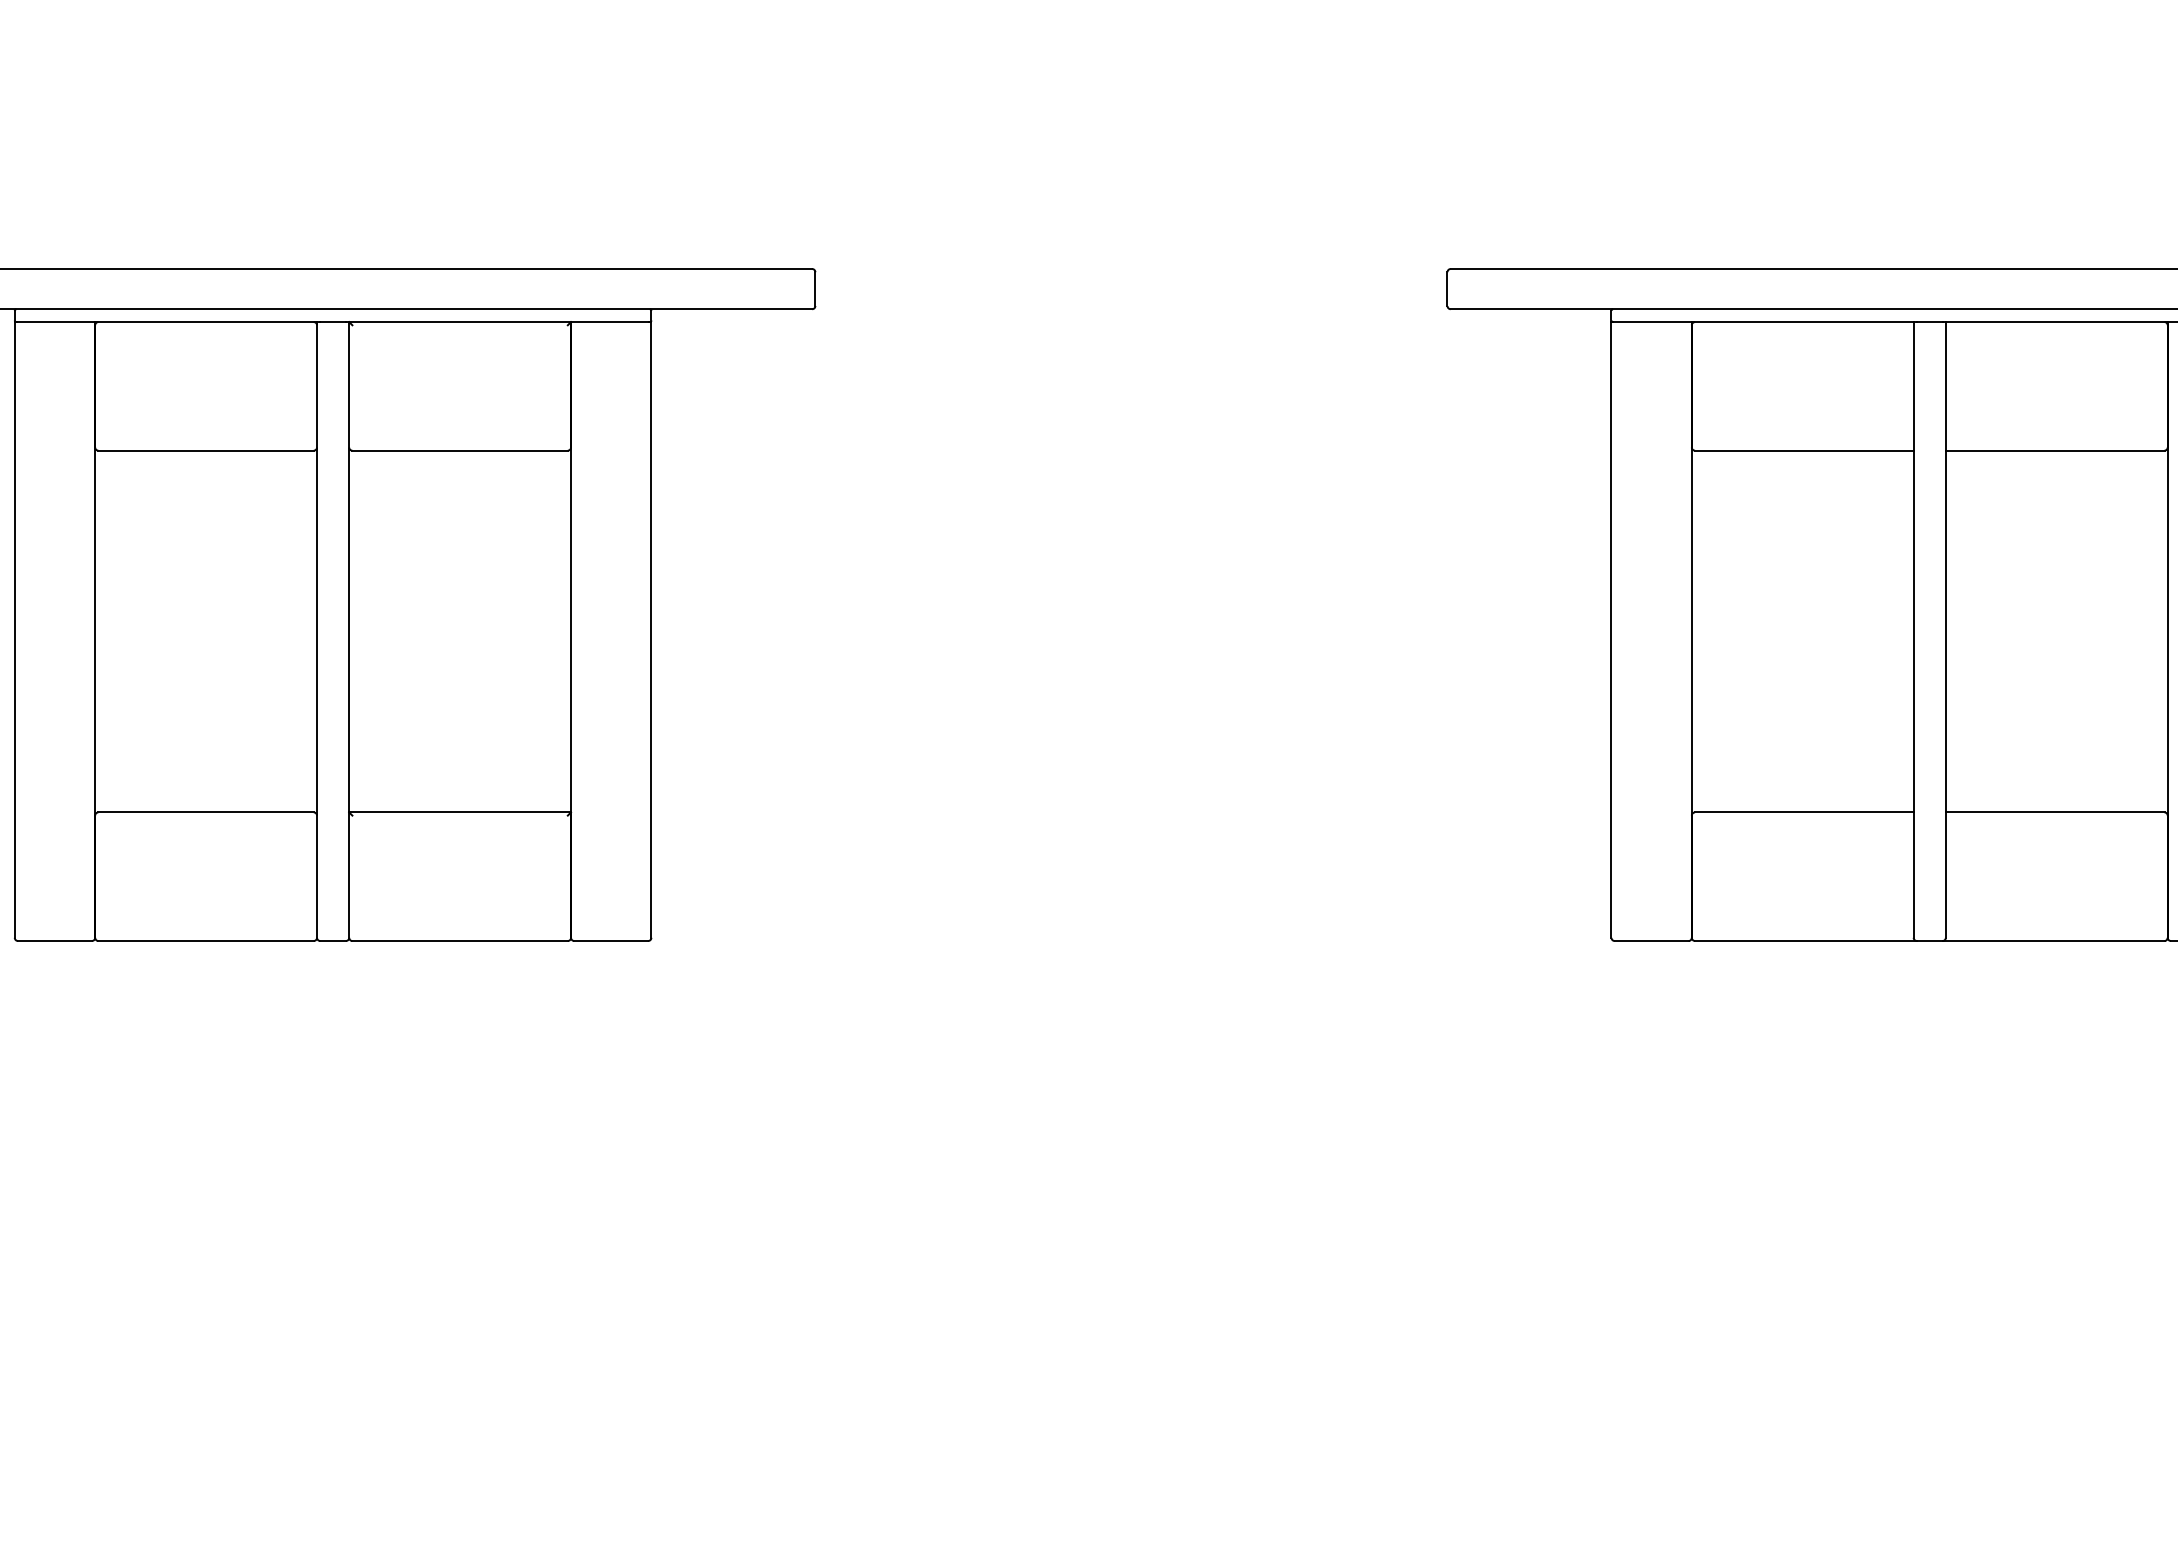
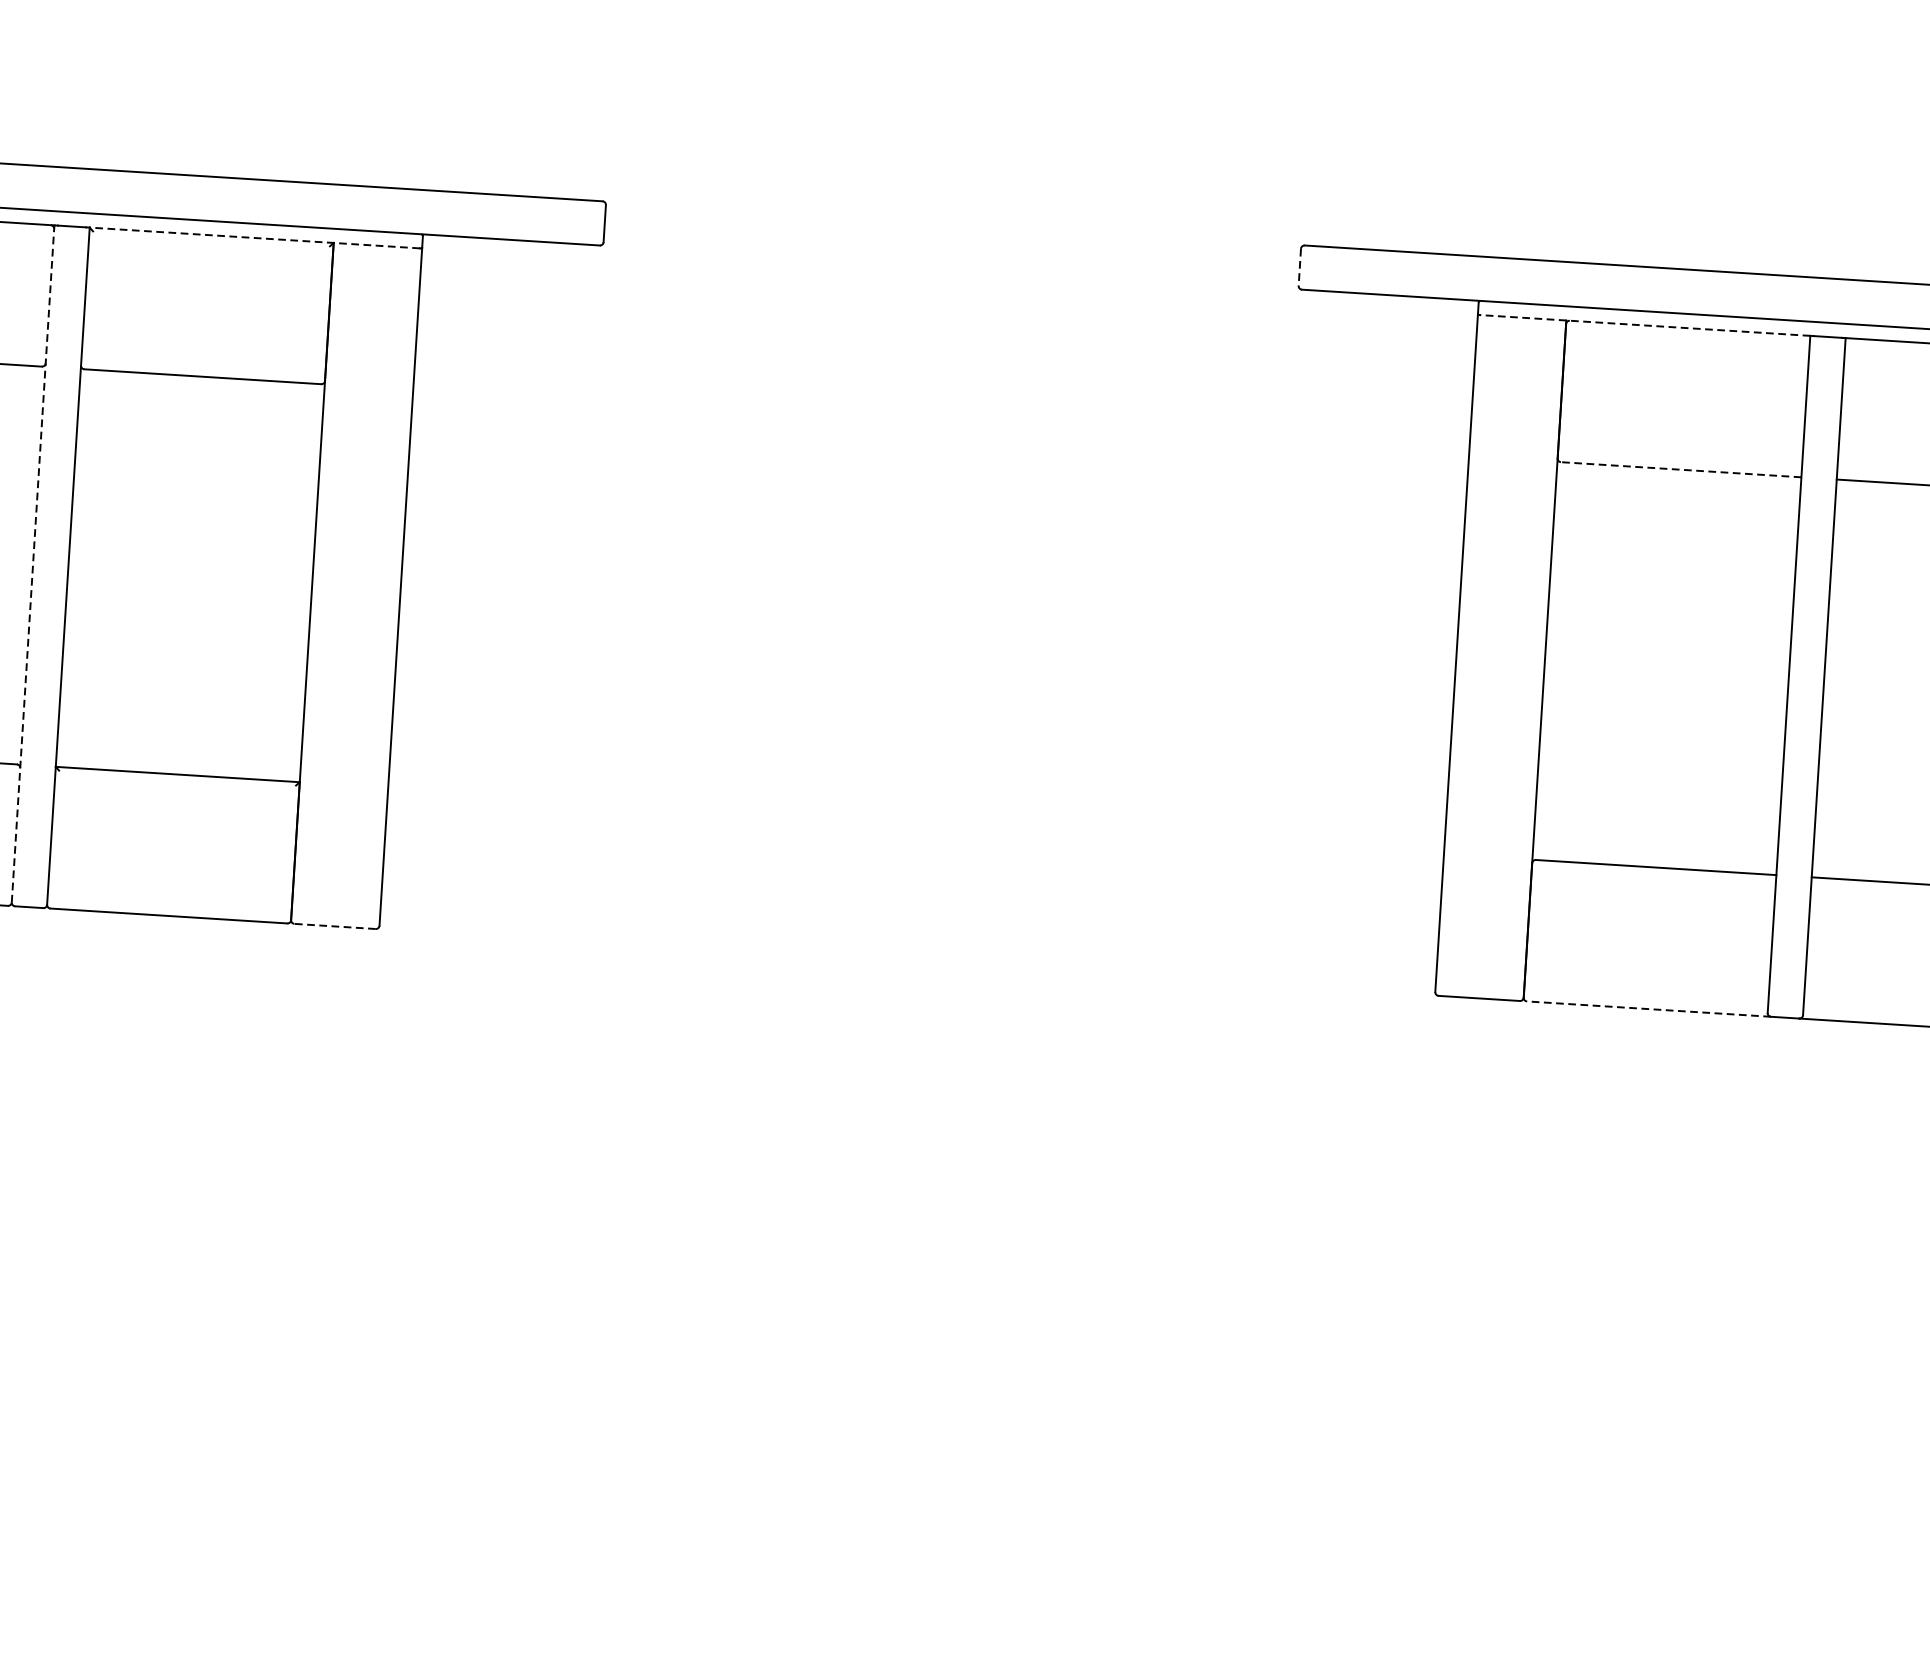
line: (1447, 289) -> (1299, 267), solid -> dashed
line: (498, 322) -> (253, 238), solid -> dashed
line: (1763, 322) -> (1645, 325), solid -> dashed
line: (1803, 450) -> (1680, 469), solid -> dashed
line: (317, 629) -> (33, 563), solid -> dashed
line: (611, 941) -> (335, 926), solid -> dashed
line: (1805, 941) -> (1648, 1009), solid -> dashed

